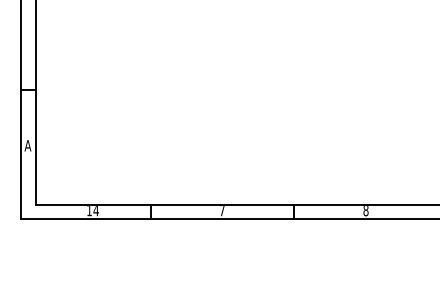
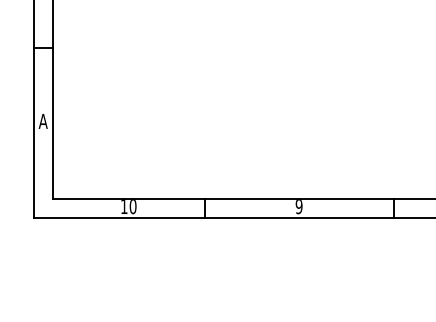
text: (95, 211) -> (132, 207), 14 -> 10
text: (221, 211) -> (298, 207), 7 -> 9

